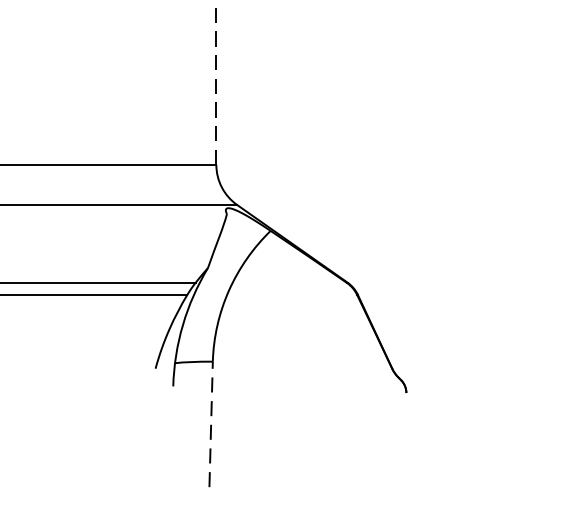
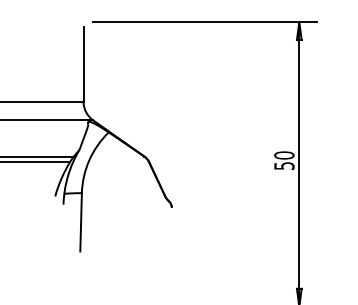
line: (216, 82) -> (83, 63), dashed -> solid
line: (211, 422) -> (81, 221), dashed -> solid

